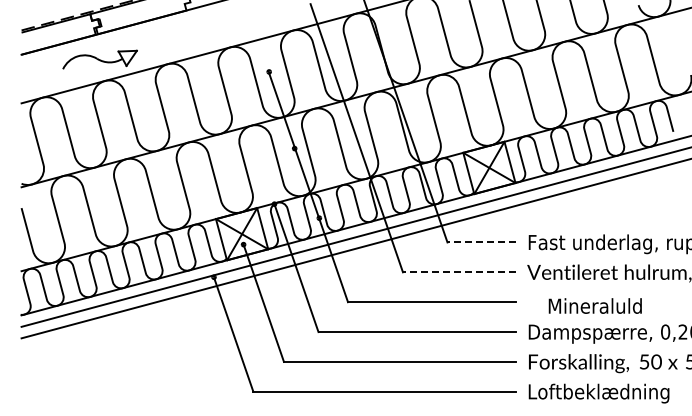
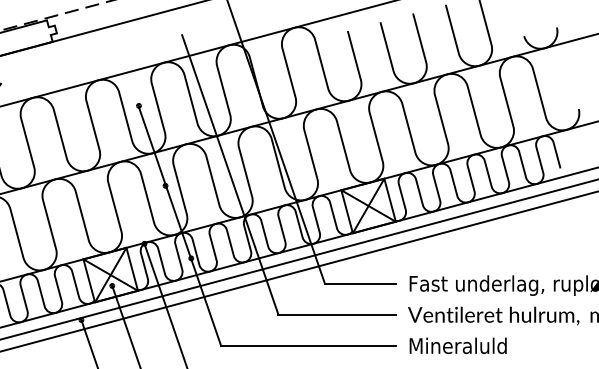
line: (481, 242) -> (360, 283), dashed -> solid
line: (458, 272) -> (336, 315), dashed -> solid
text: (594, 305) -> (457, 345), moved

